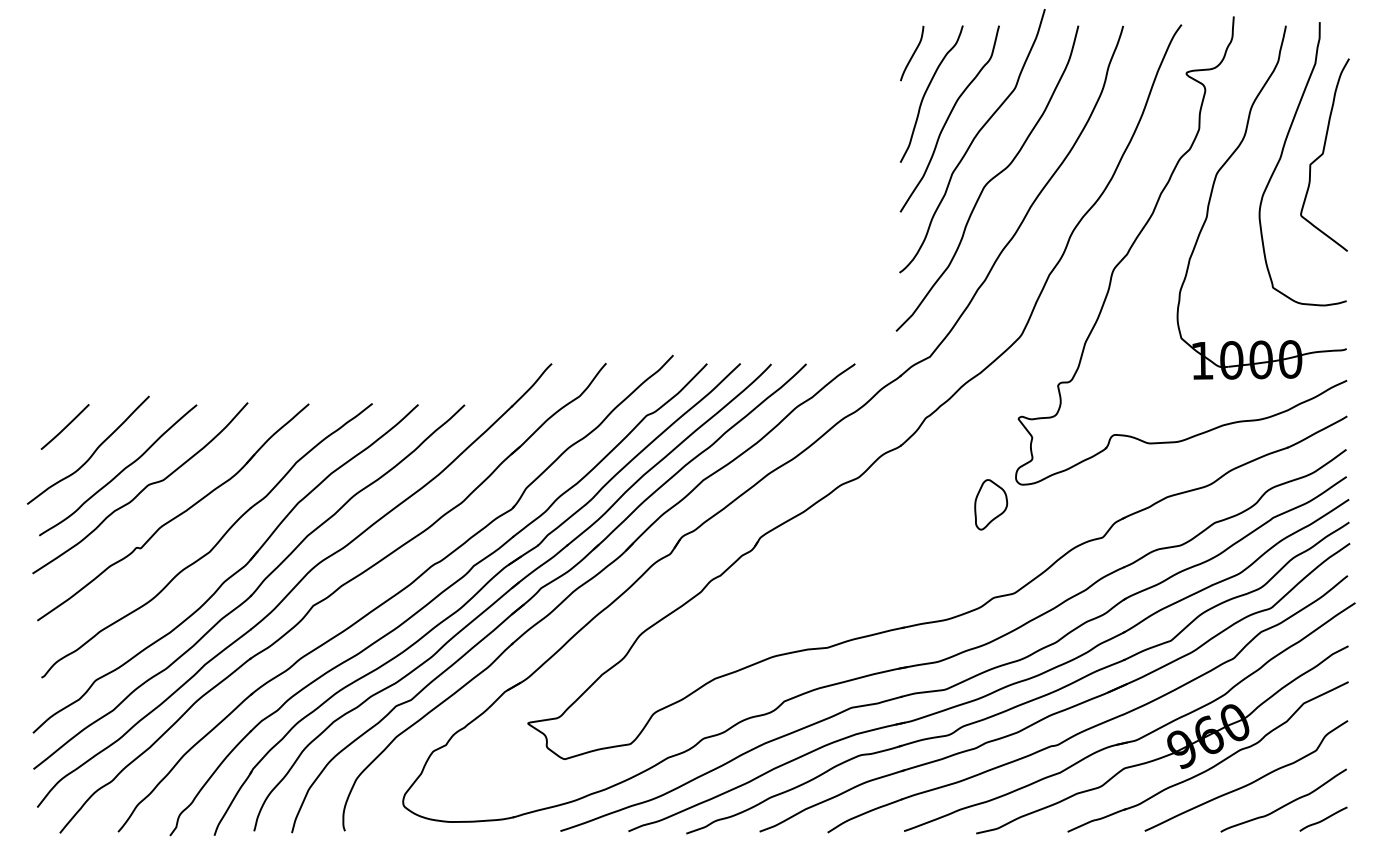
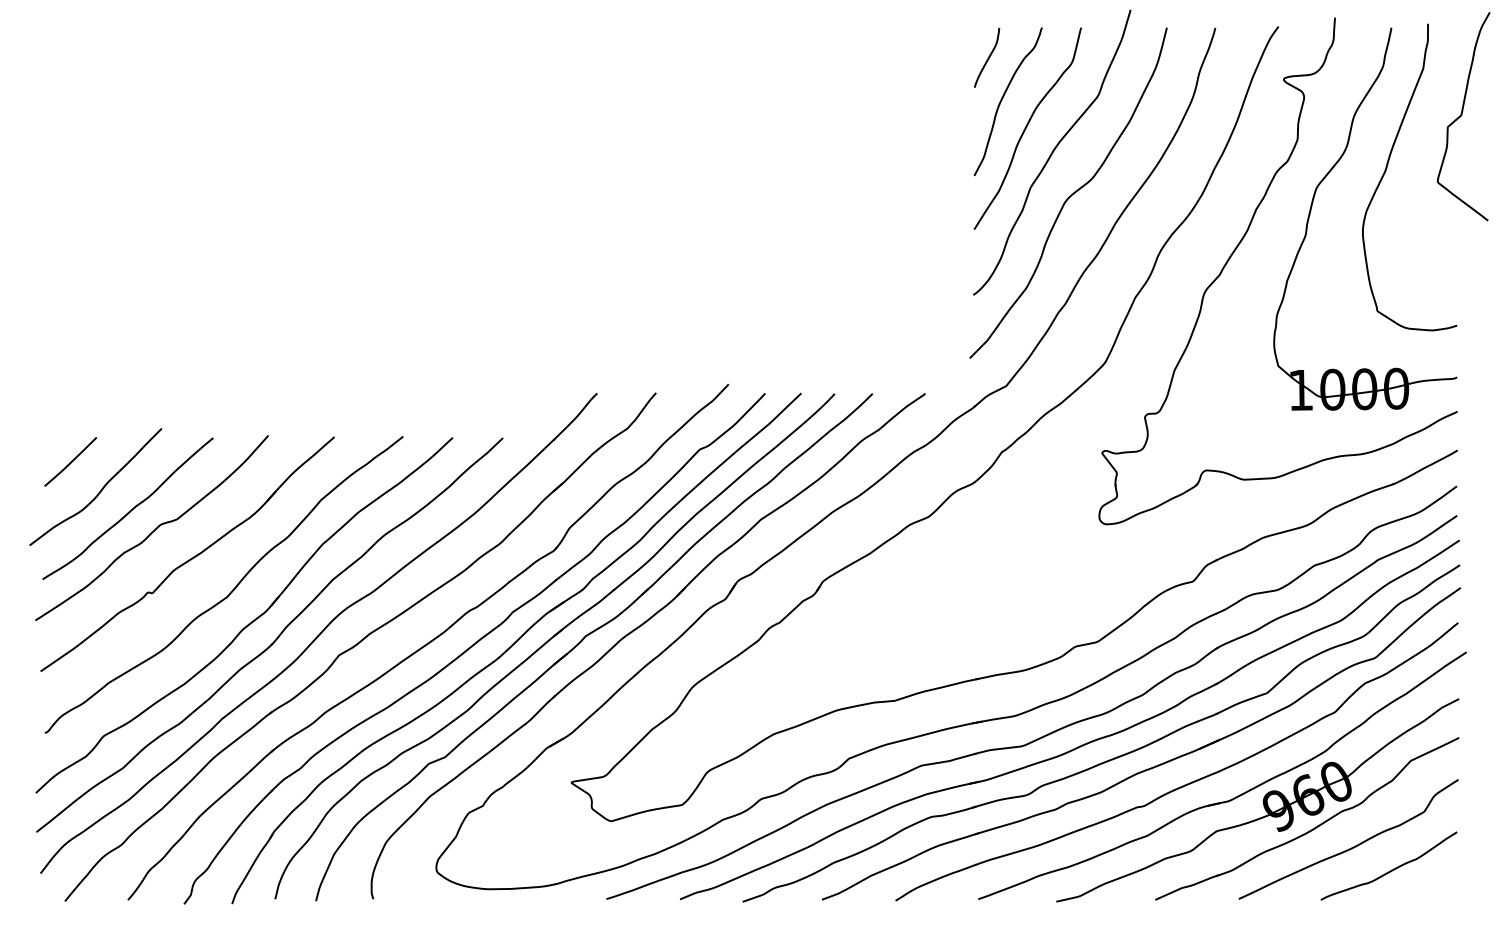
curve: (1323, 153) -> (1462, 115), moved
part: (991, 504) -> (1072, 545), removed
curve: (1323, 818) -> (1432, 885), removed

